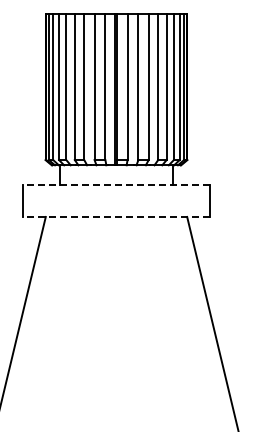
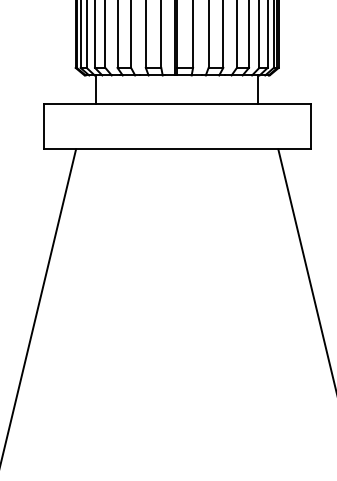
line: (115, 185) -> (175, 104), dashed -> solid
line: (115, 216) -> (175, 148), dashed -> solid

